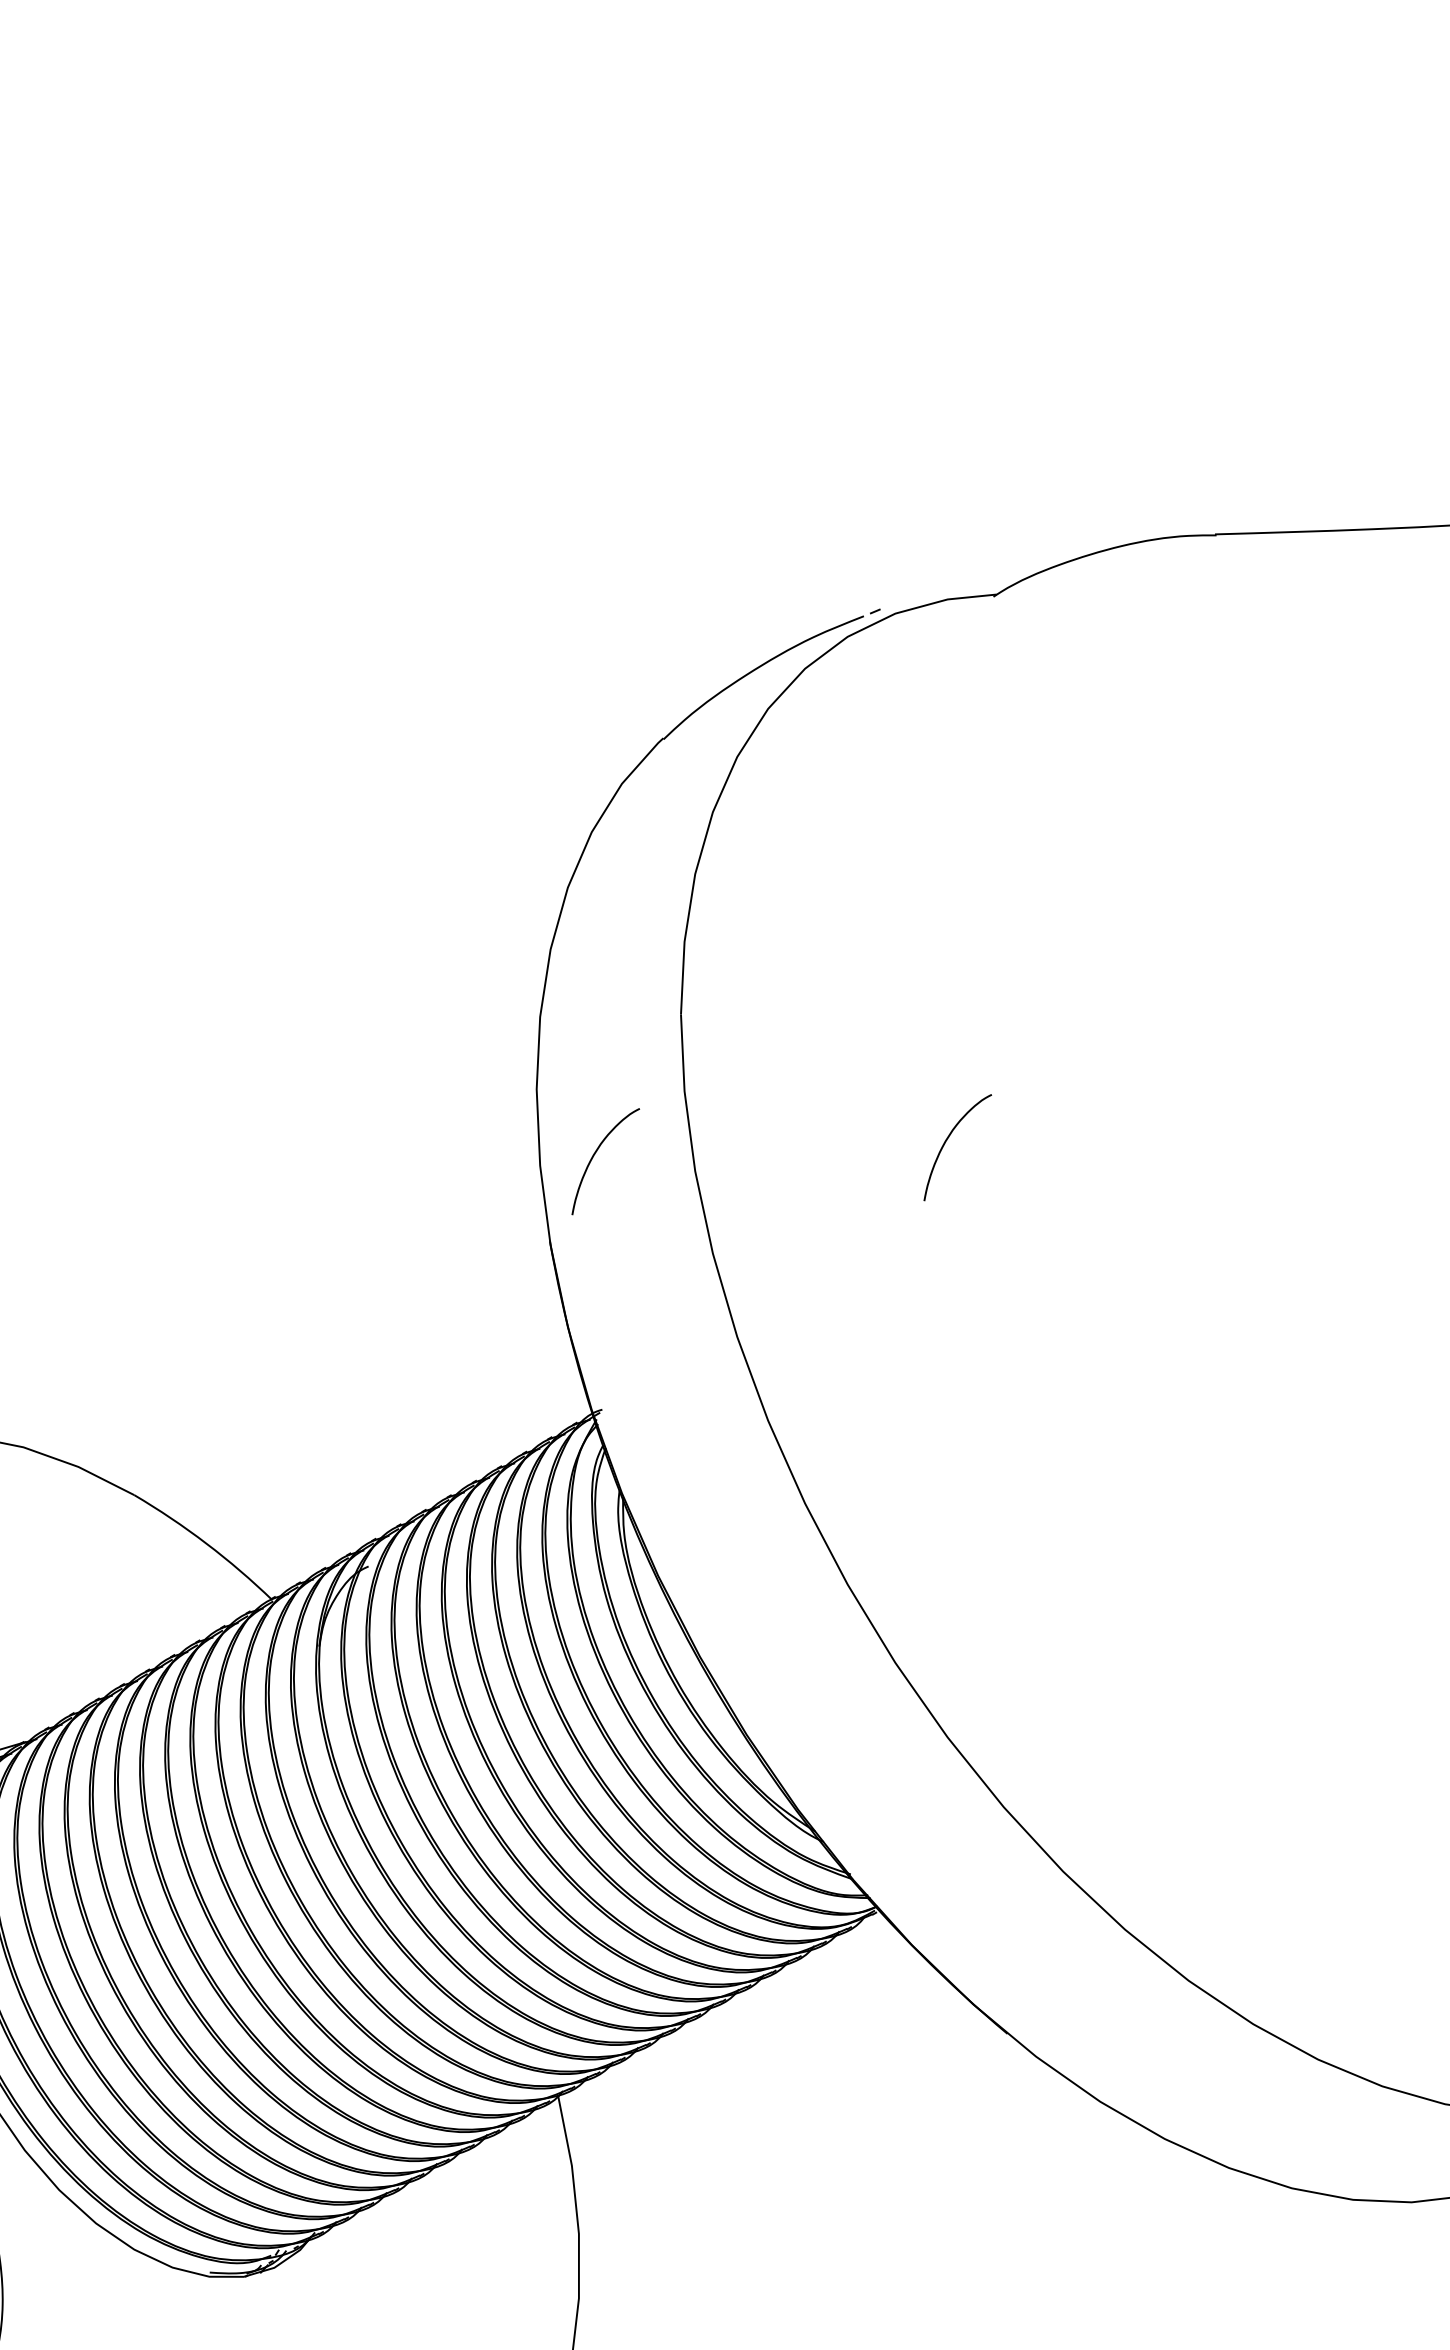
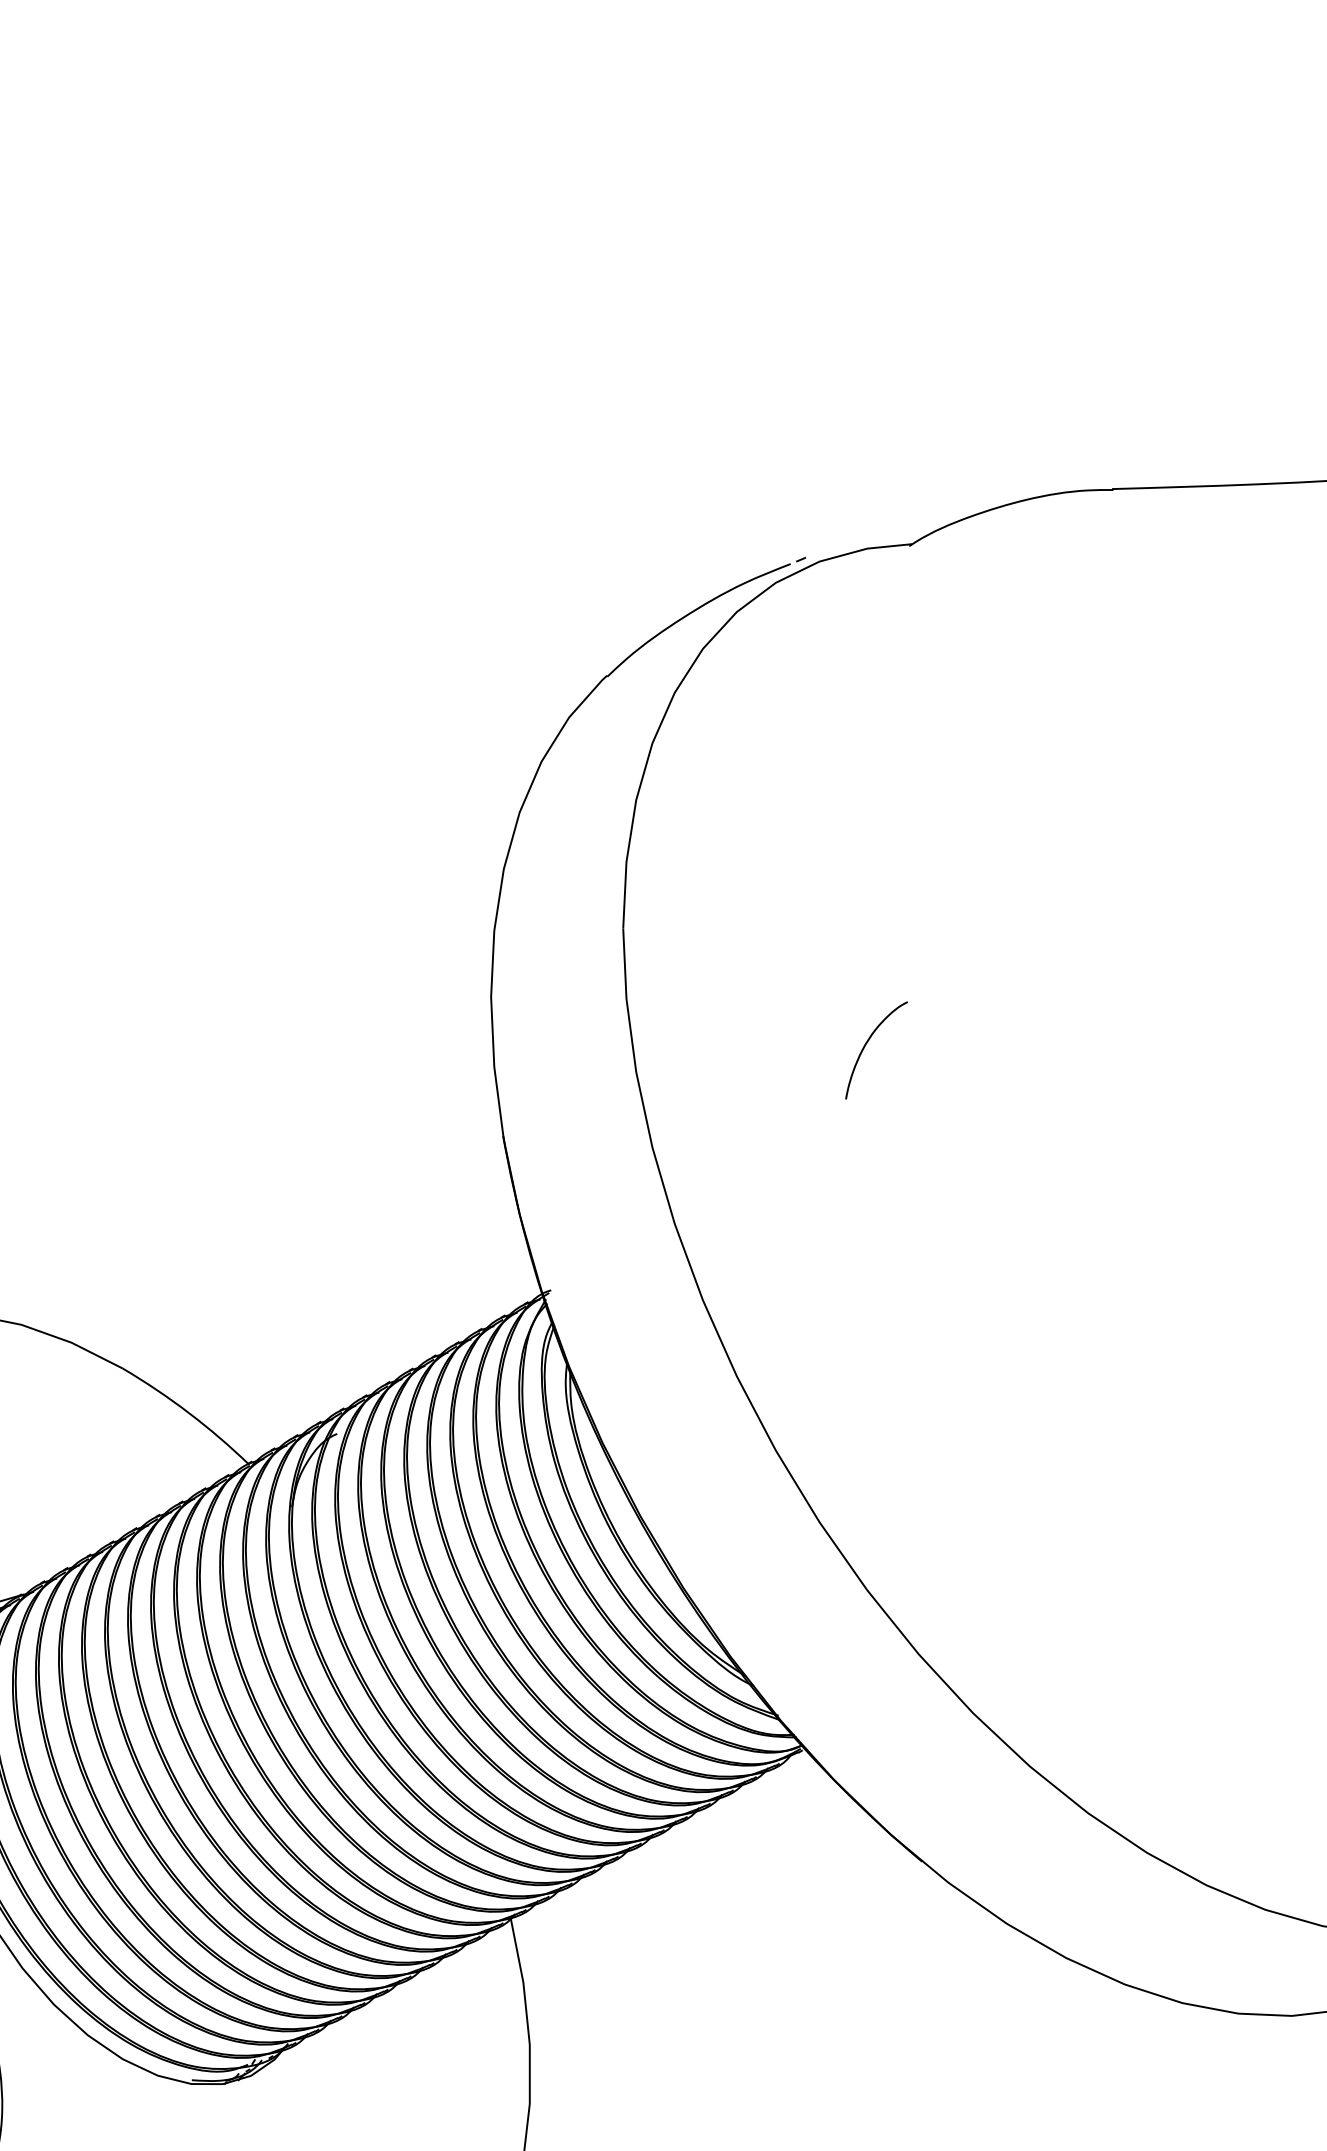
curve: (595, 1154) -> (544, 1056), removed

